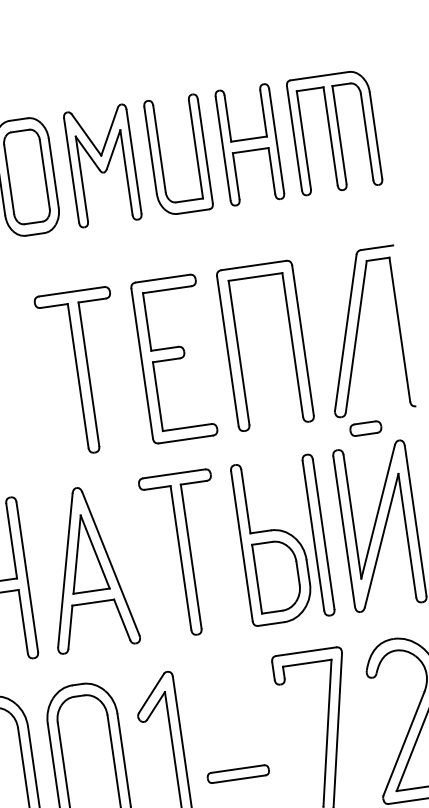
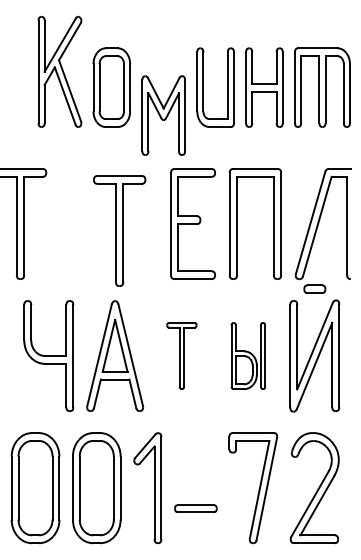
part: (102, 165) -> (163, 115), moved
part: (82, 371) -> (119, 230), moved
part: (282, 539) -> (248, 355), size x0.6
part: (185, 553) -> (181, 355), size x0.6

